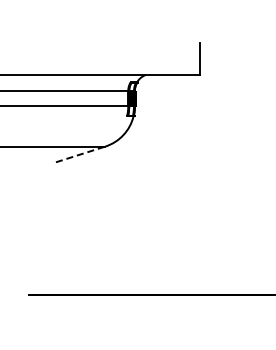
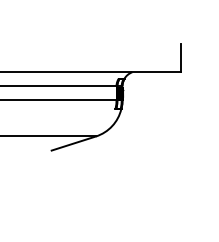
line: (80, 154) -> (73, 143), dashed -> solid

